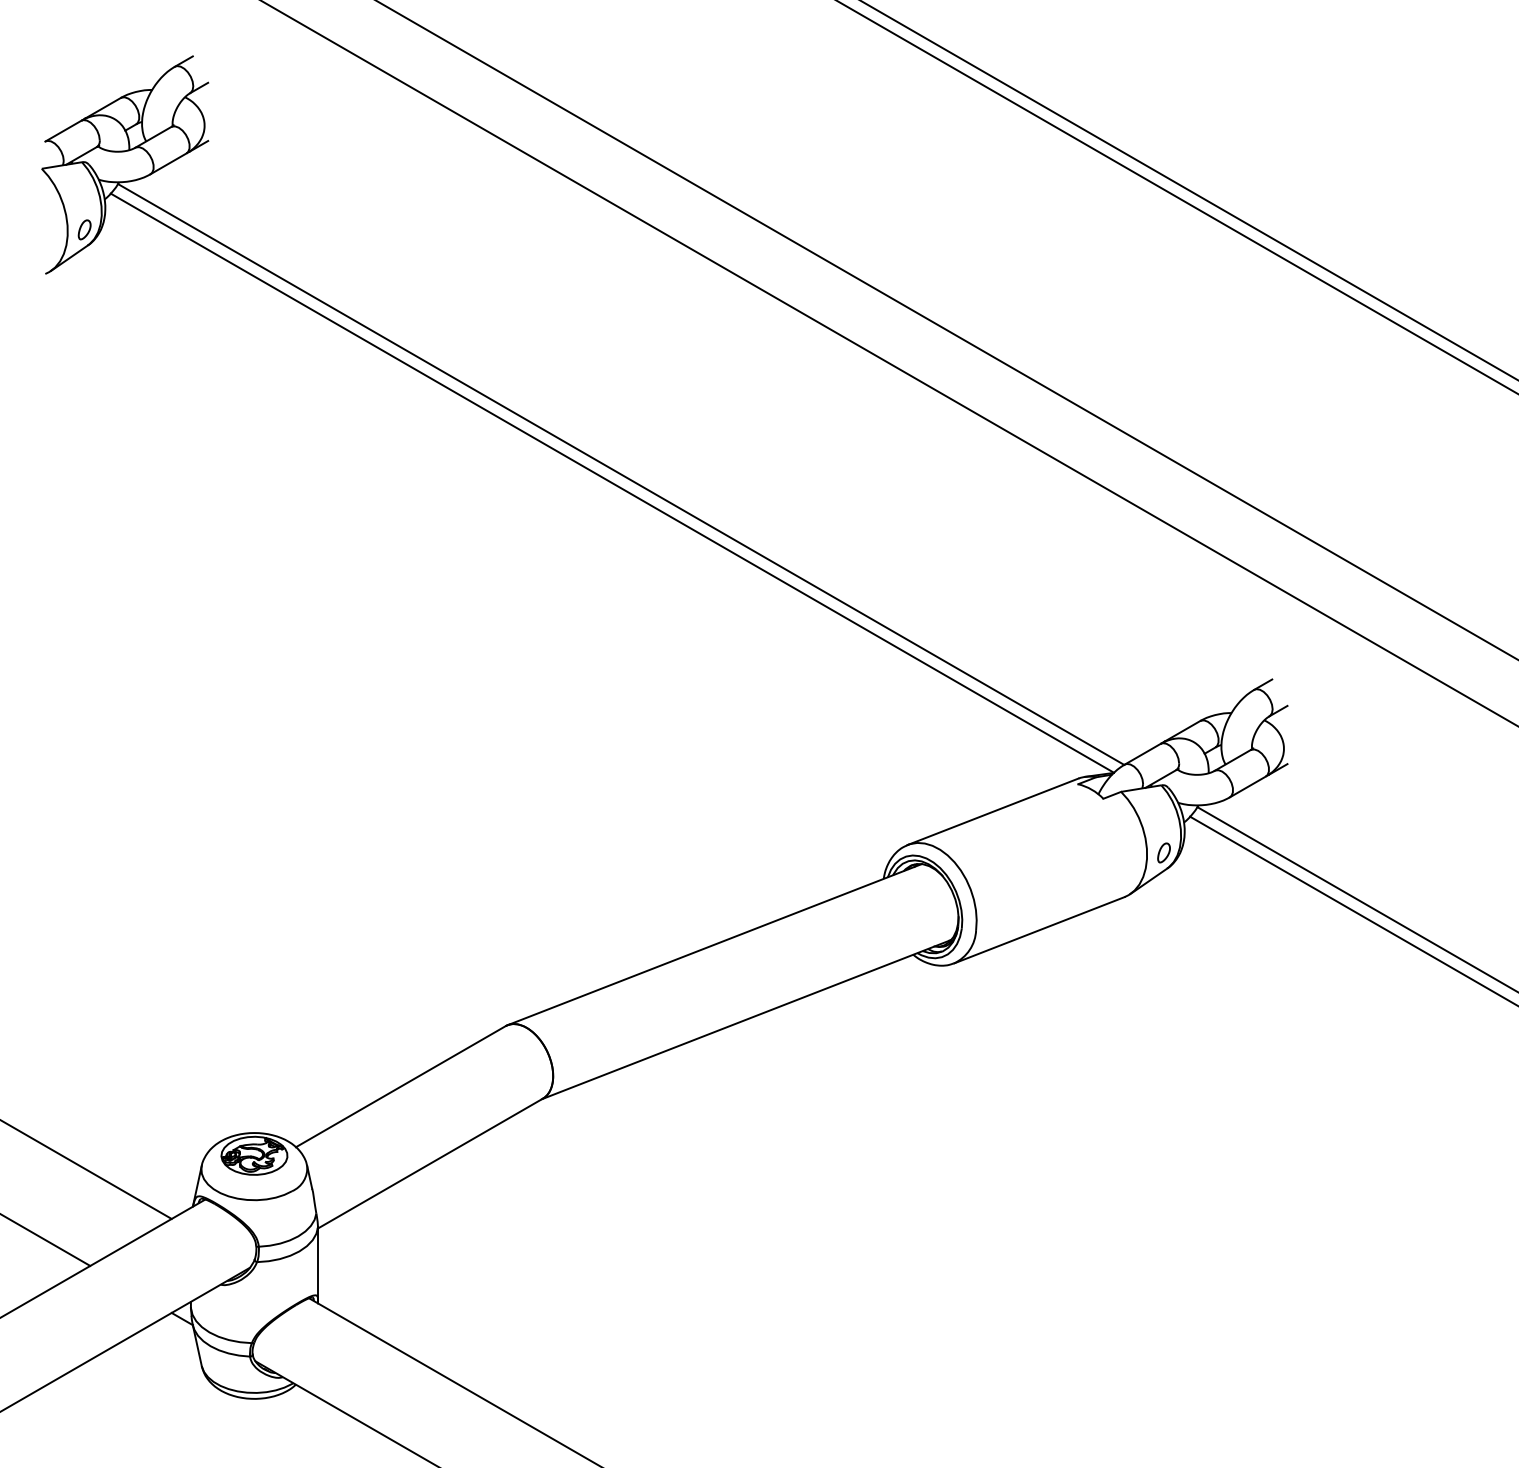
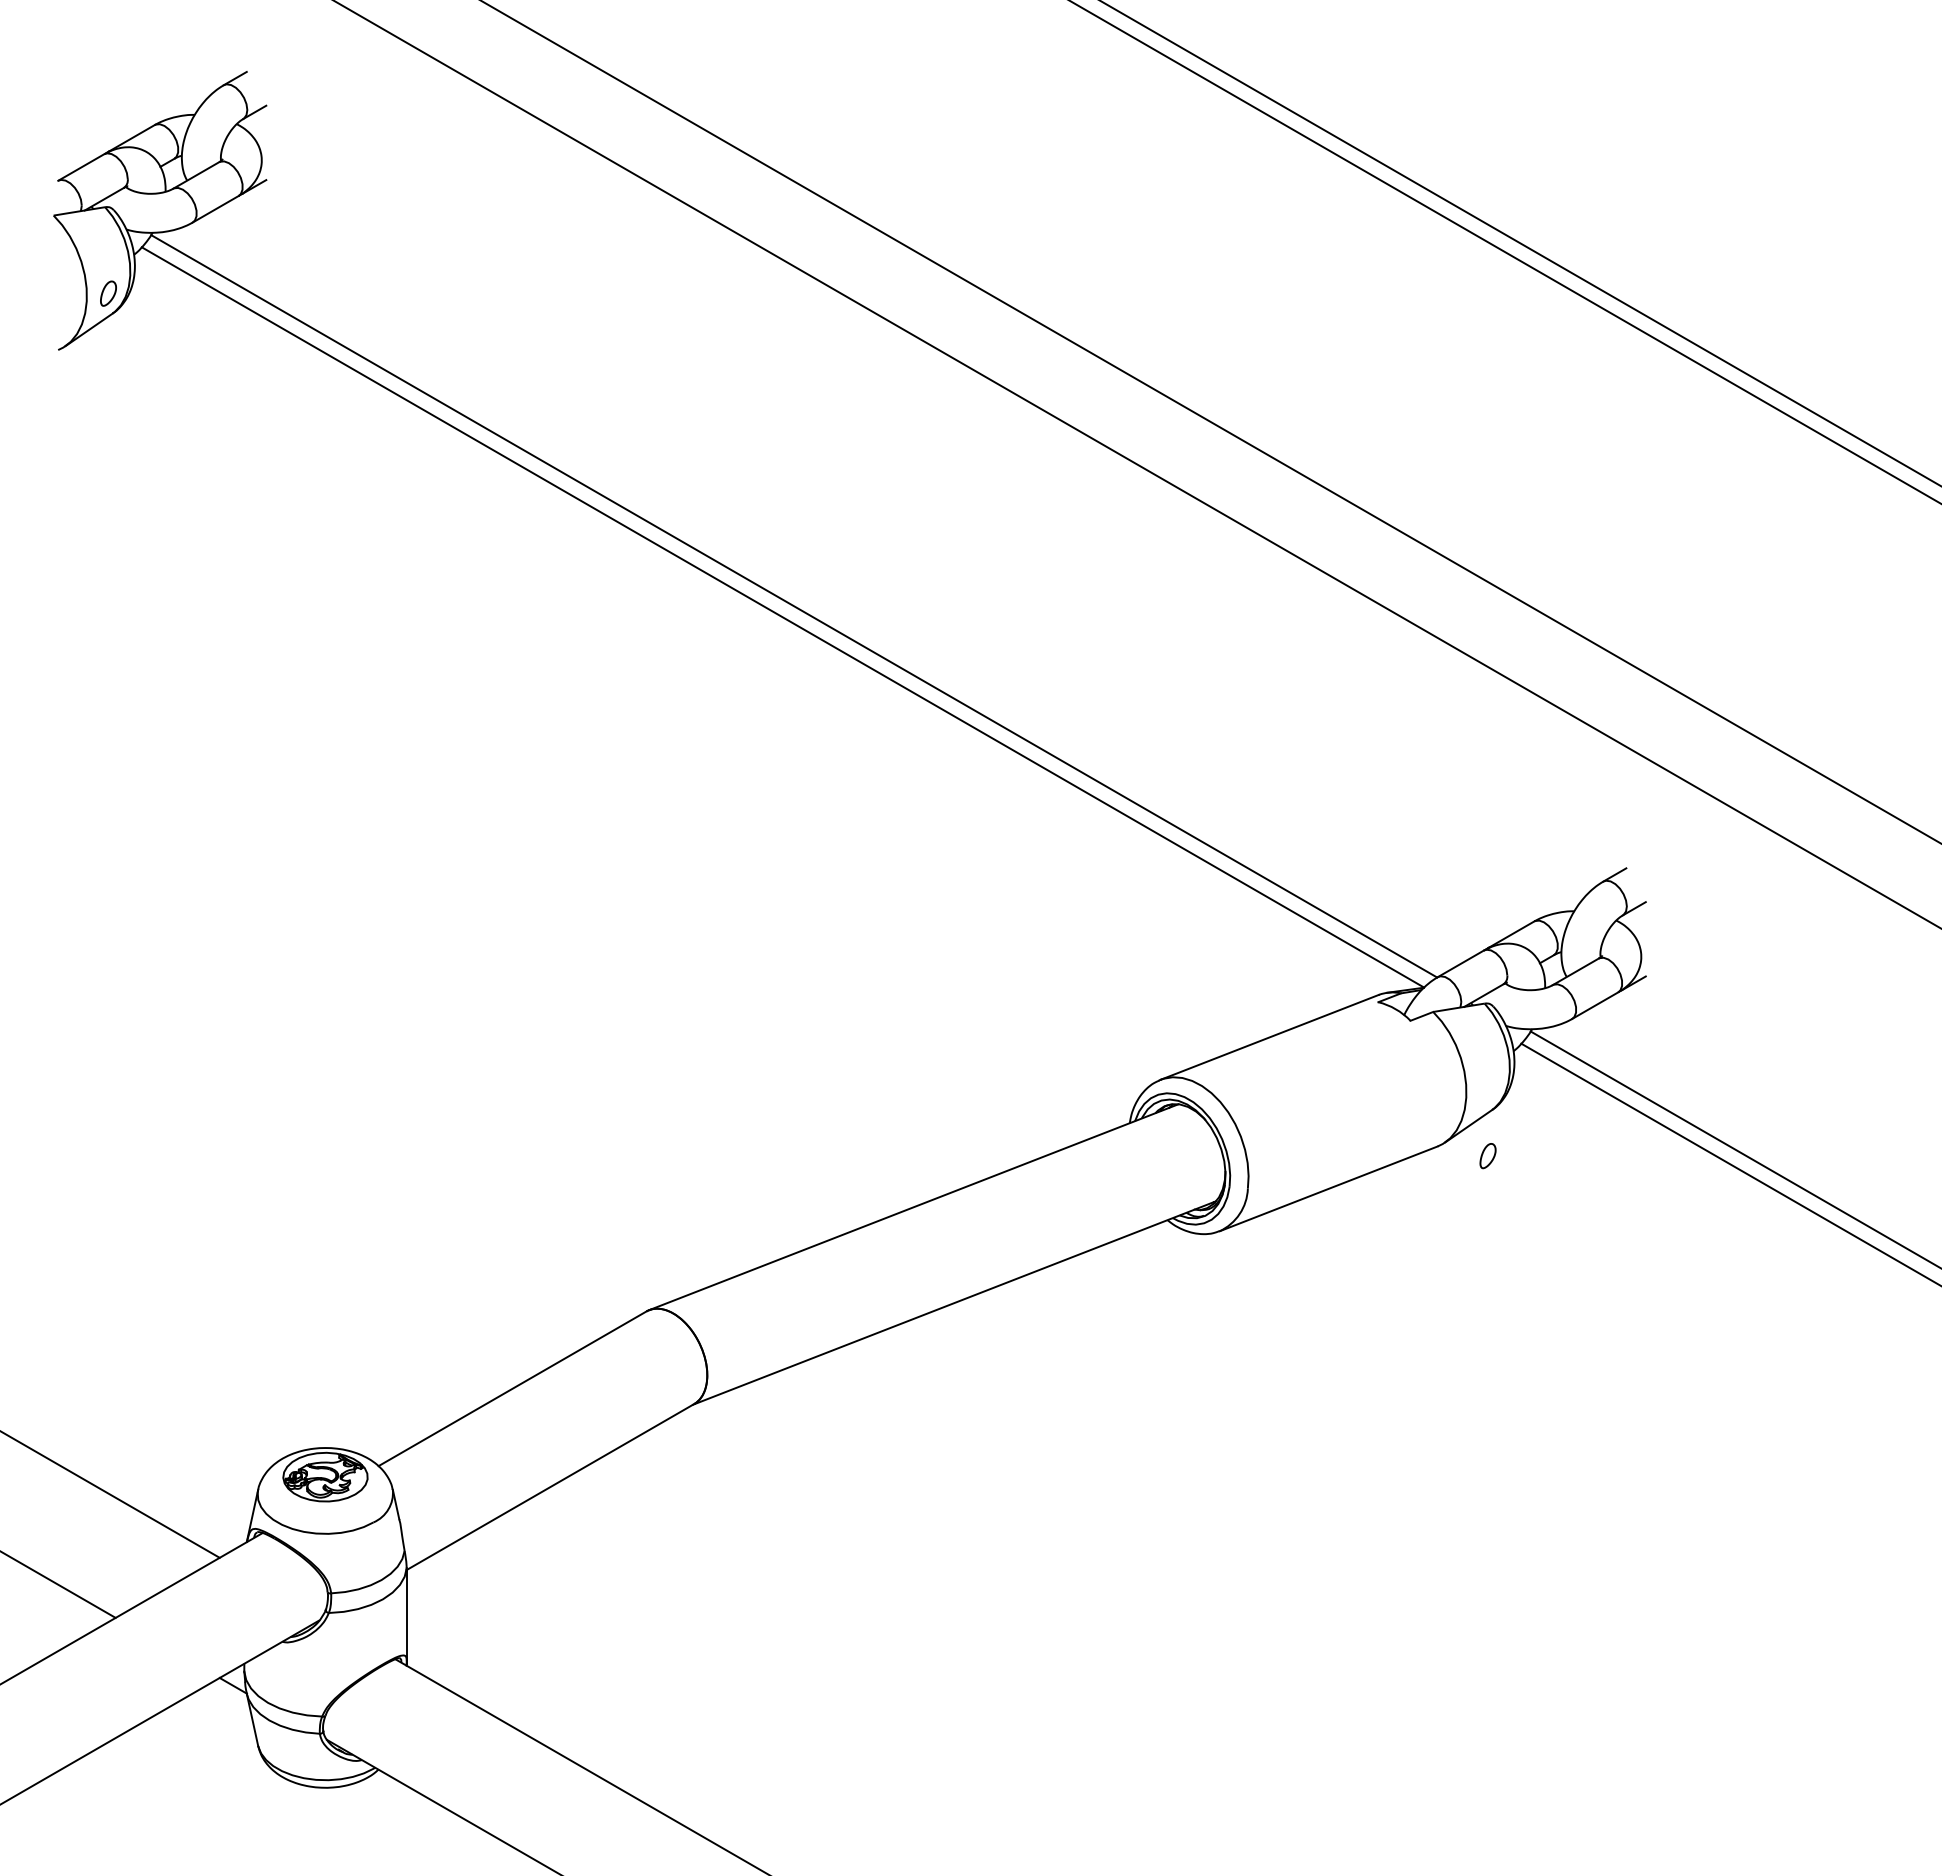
part: (1163, 853) -> (1487, 1156), moved

